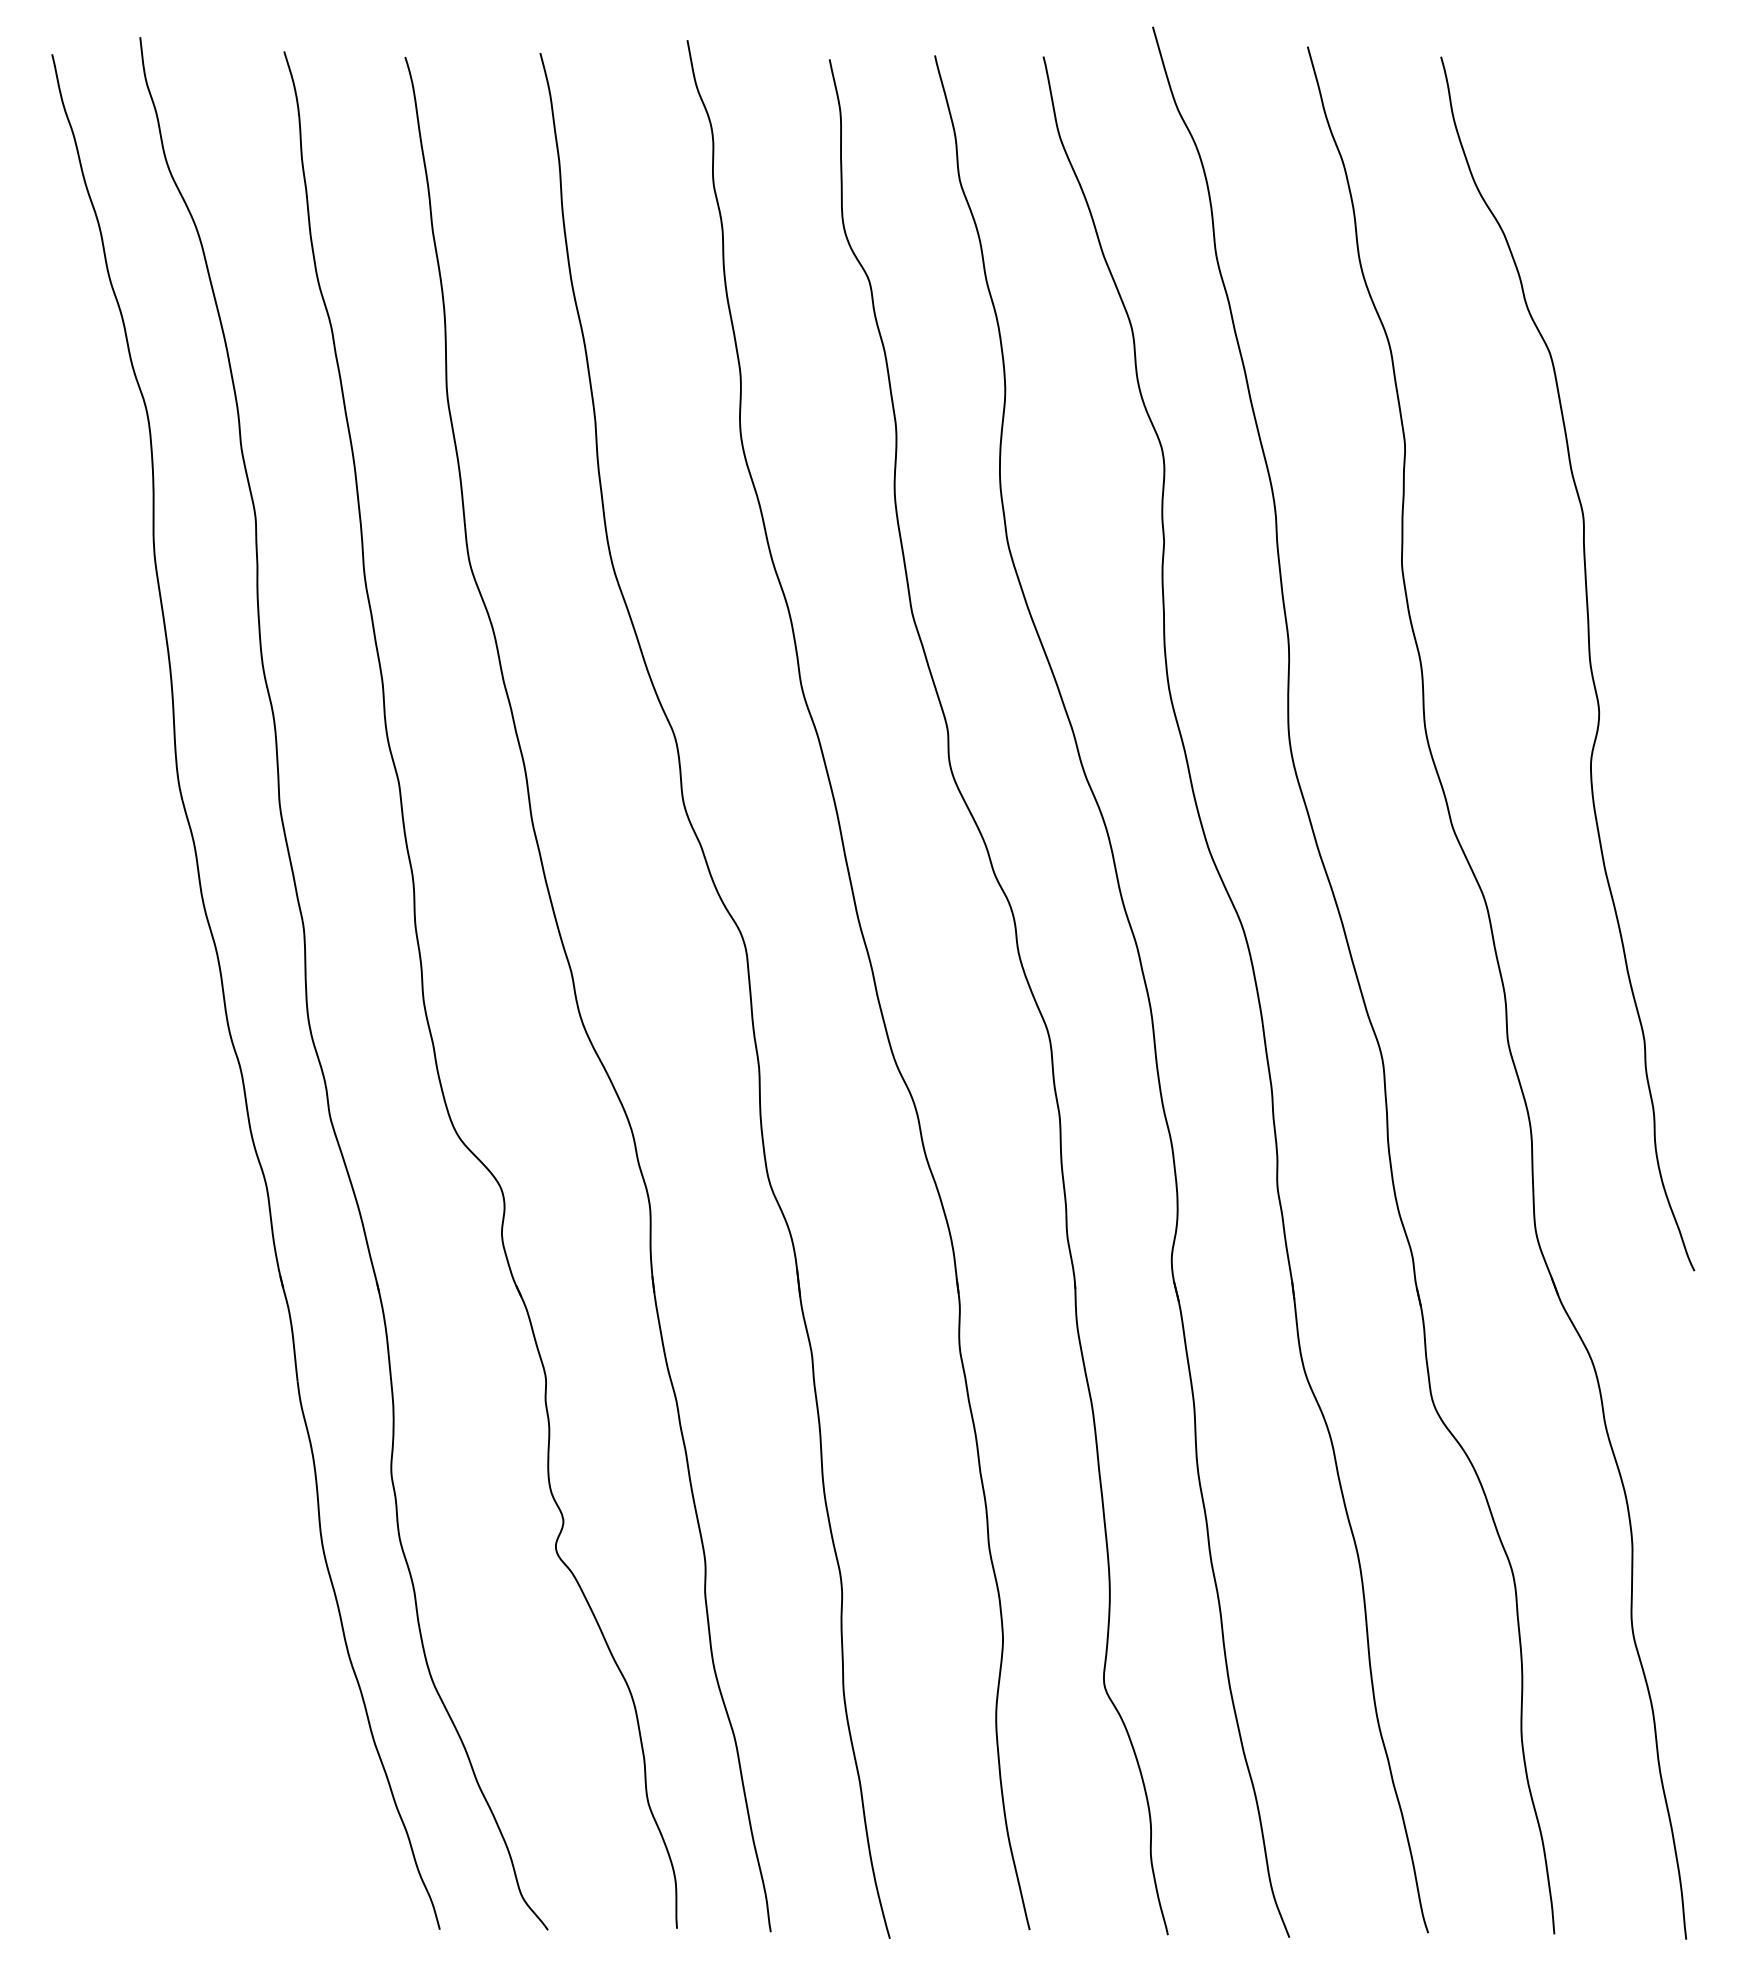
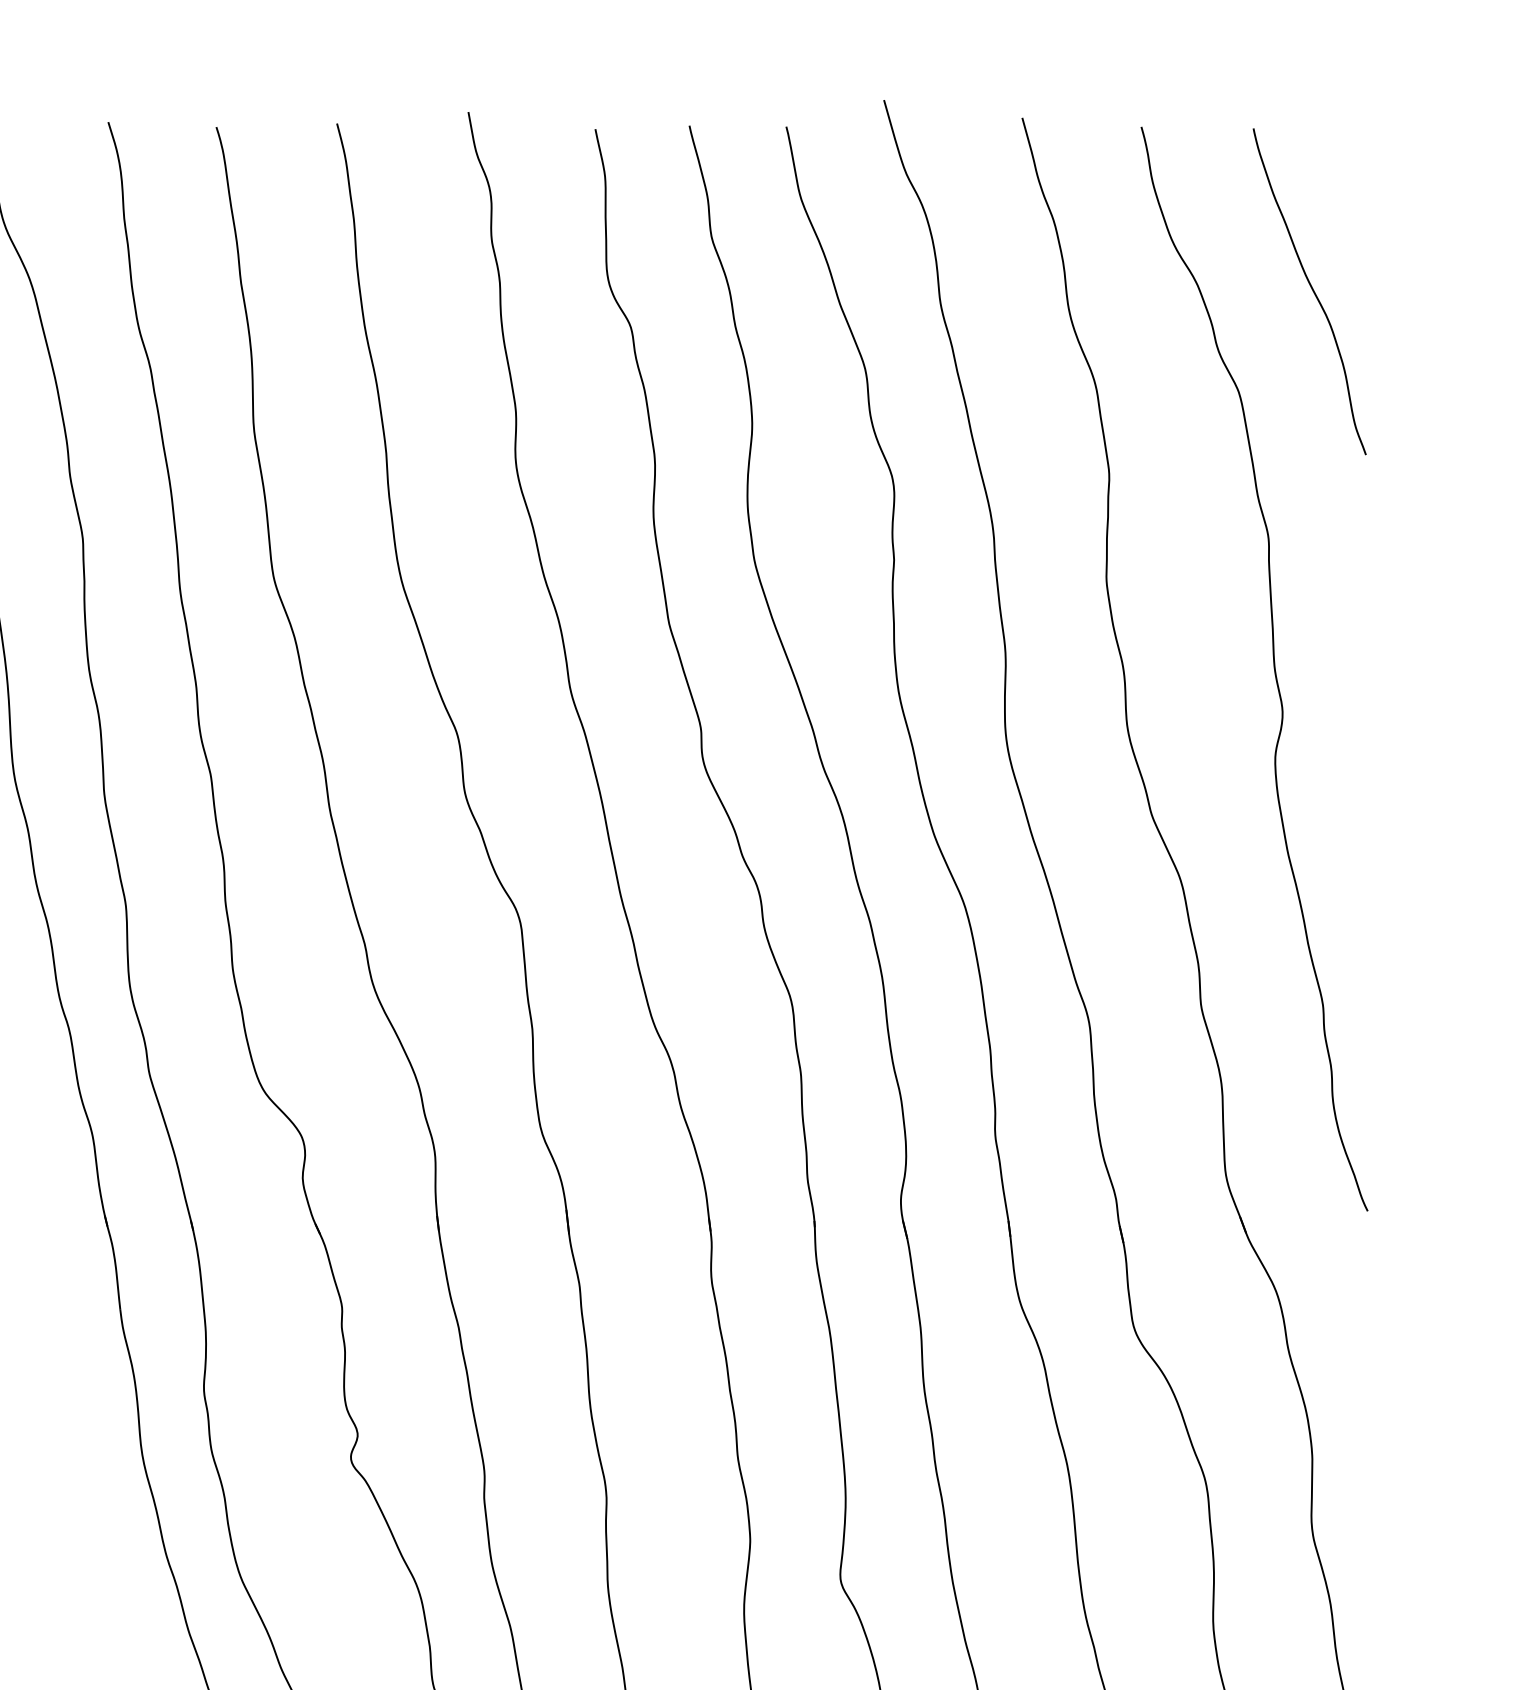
curve: (1632, 240) -> (1312, 290), added

